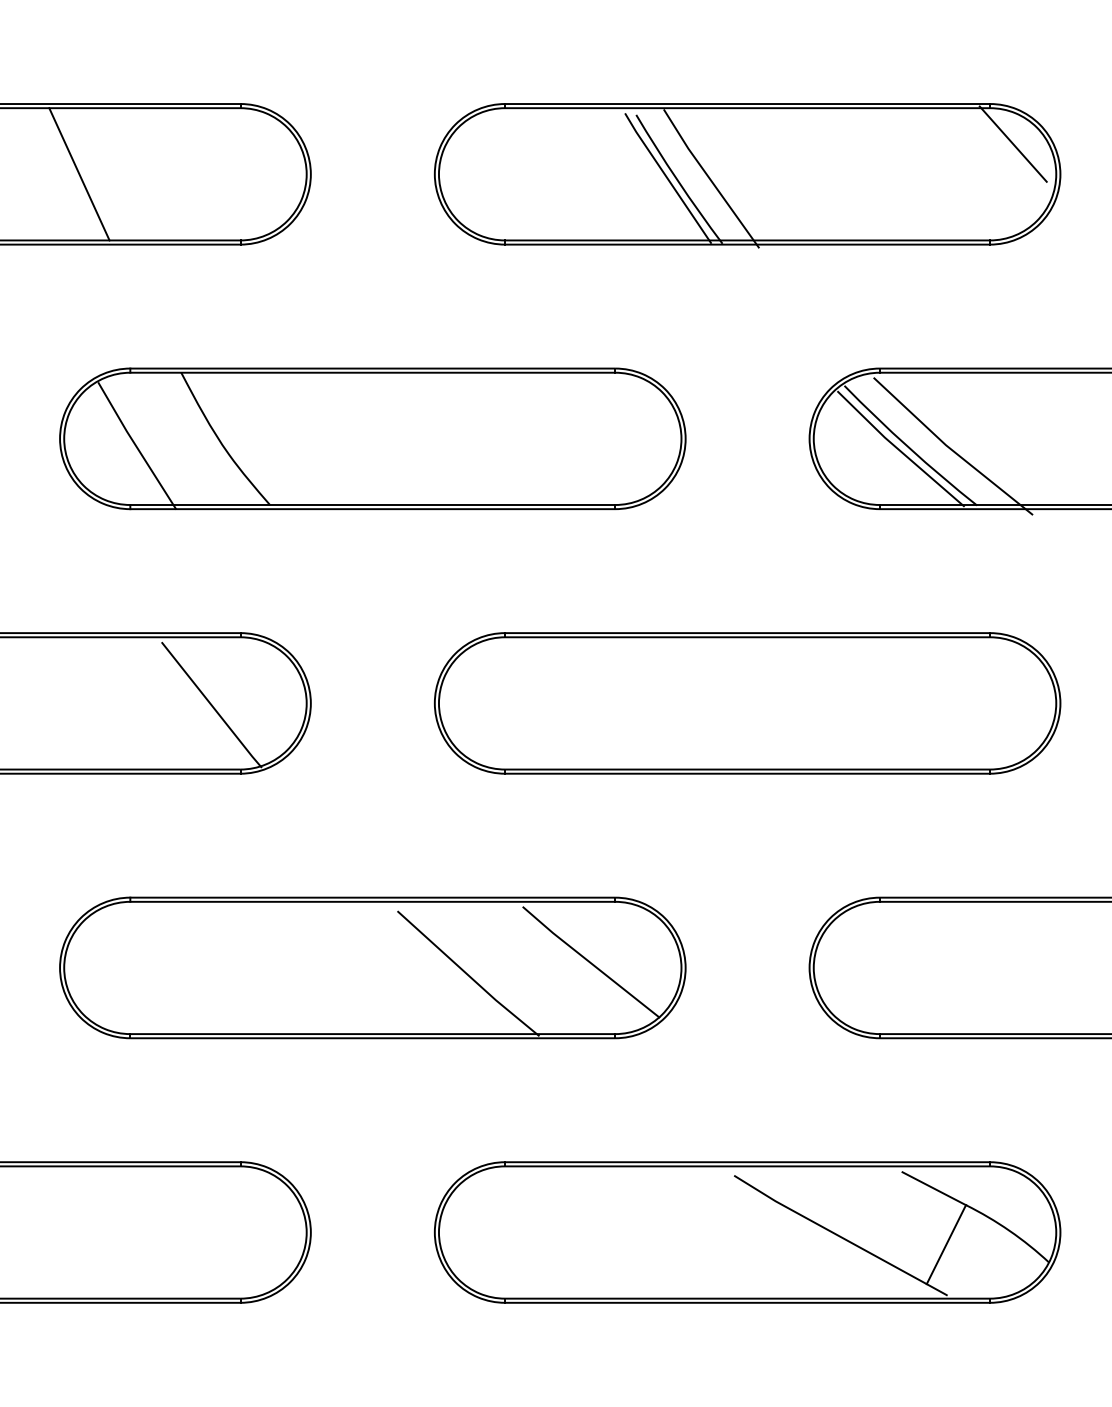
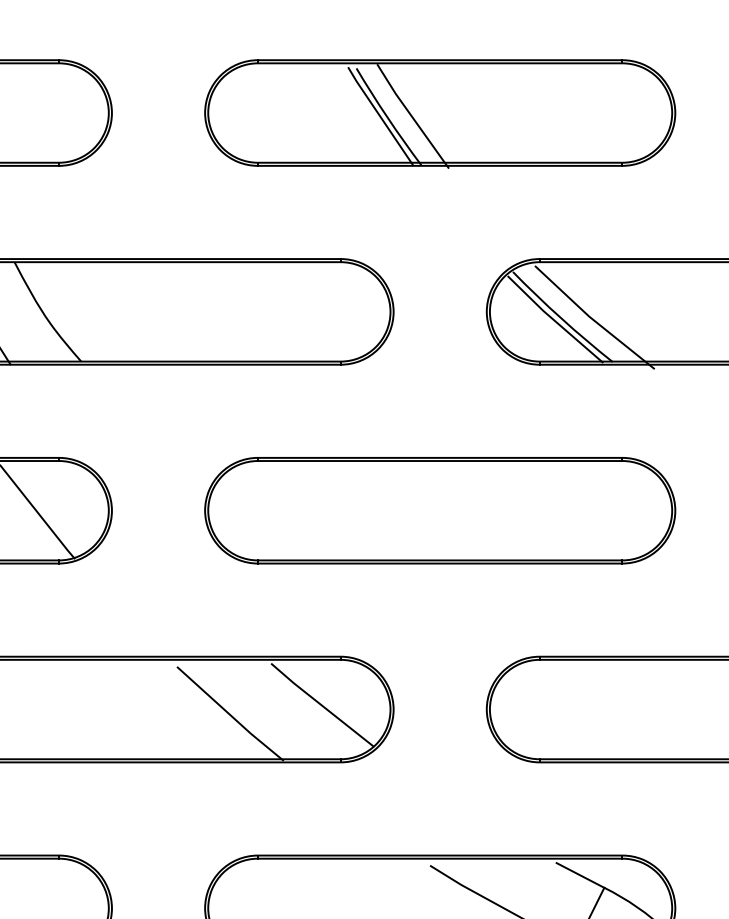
line: (1012, 143) -> (639, 89), removed

